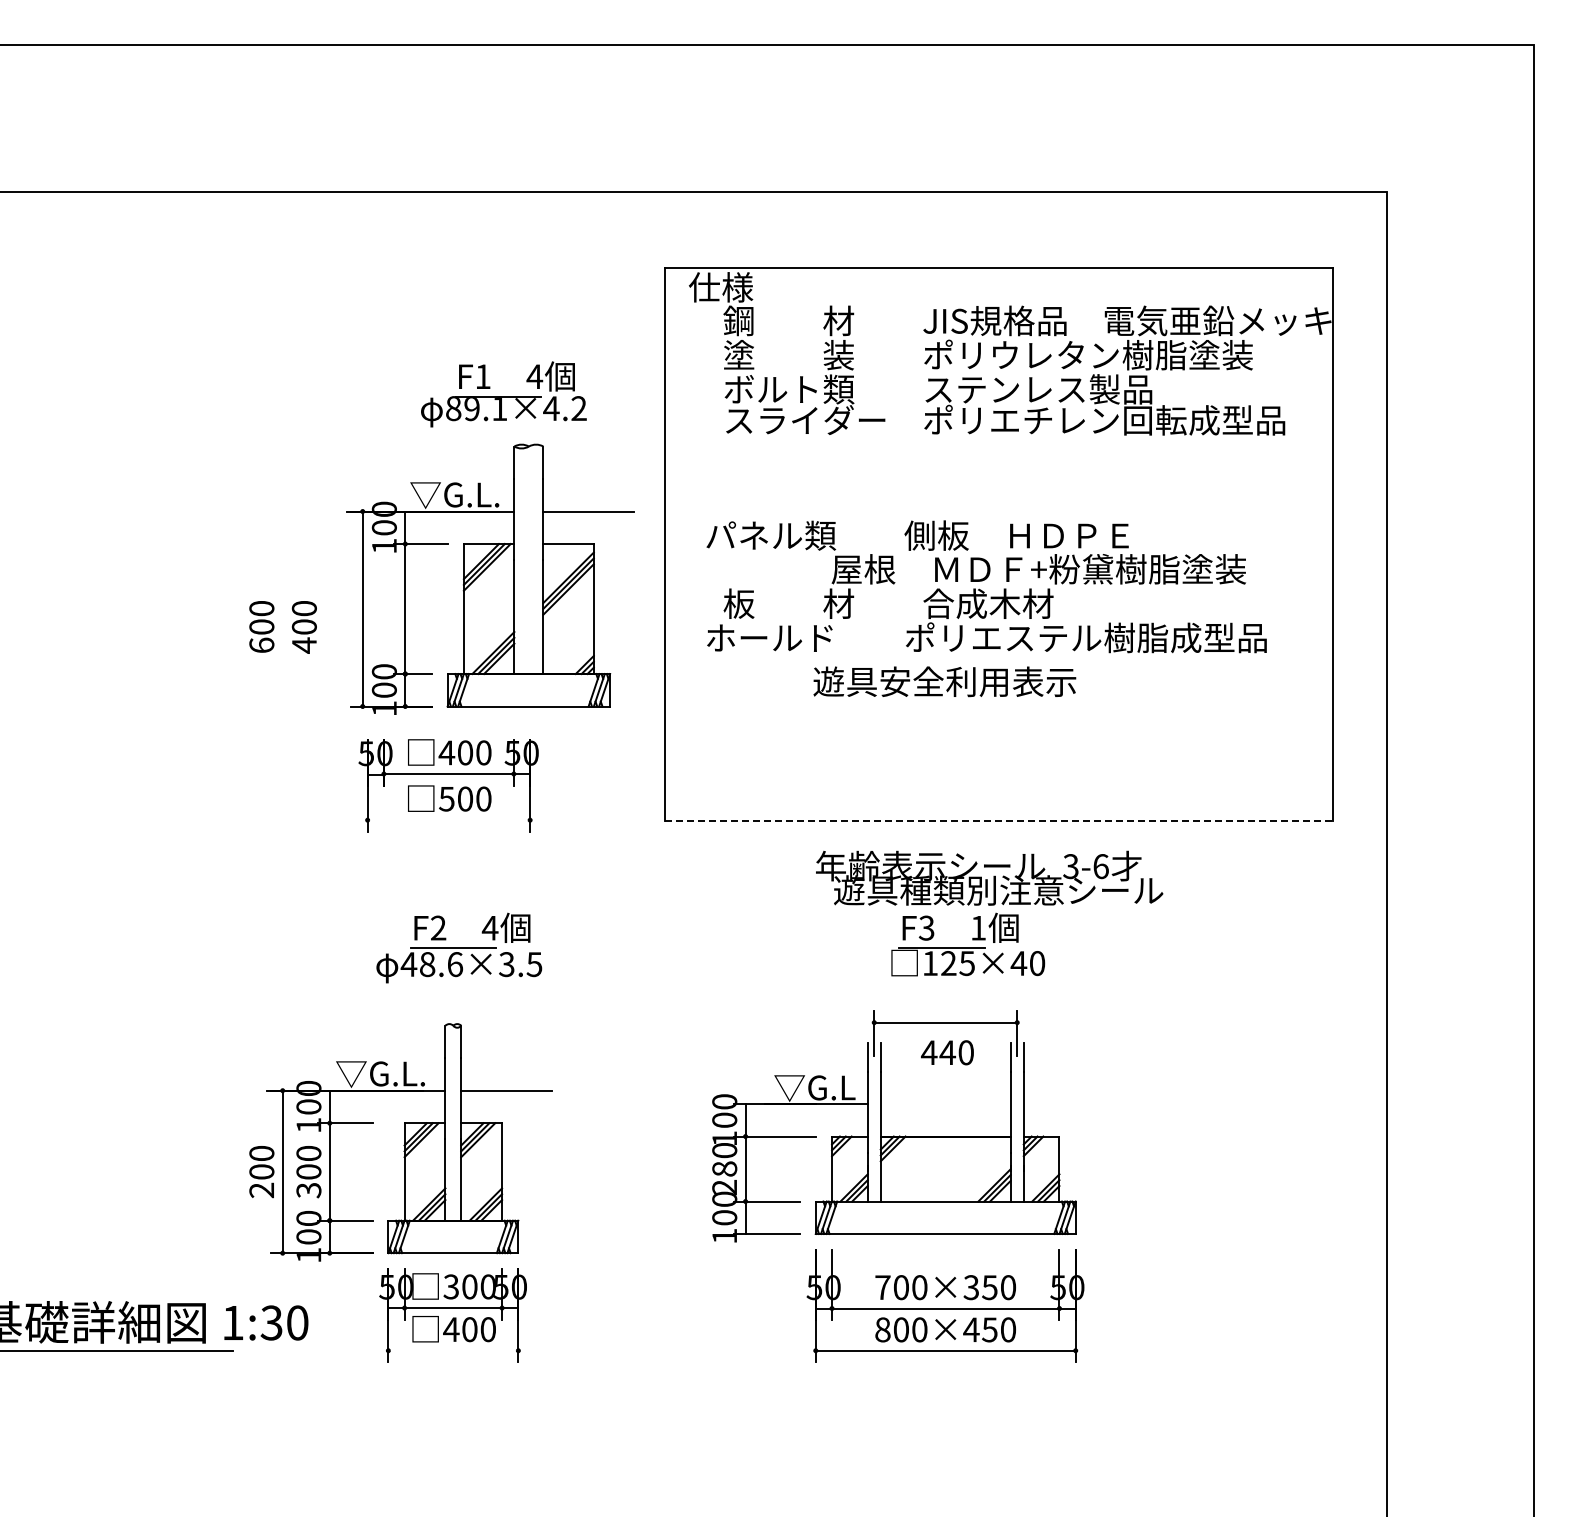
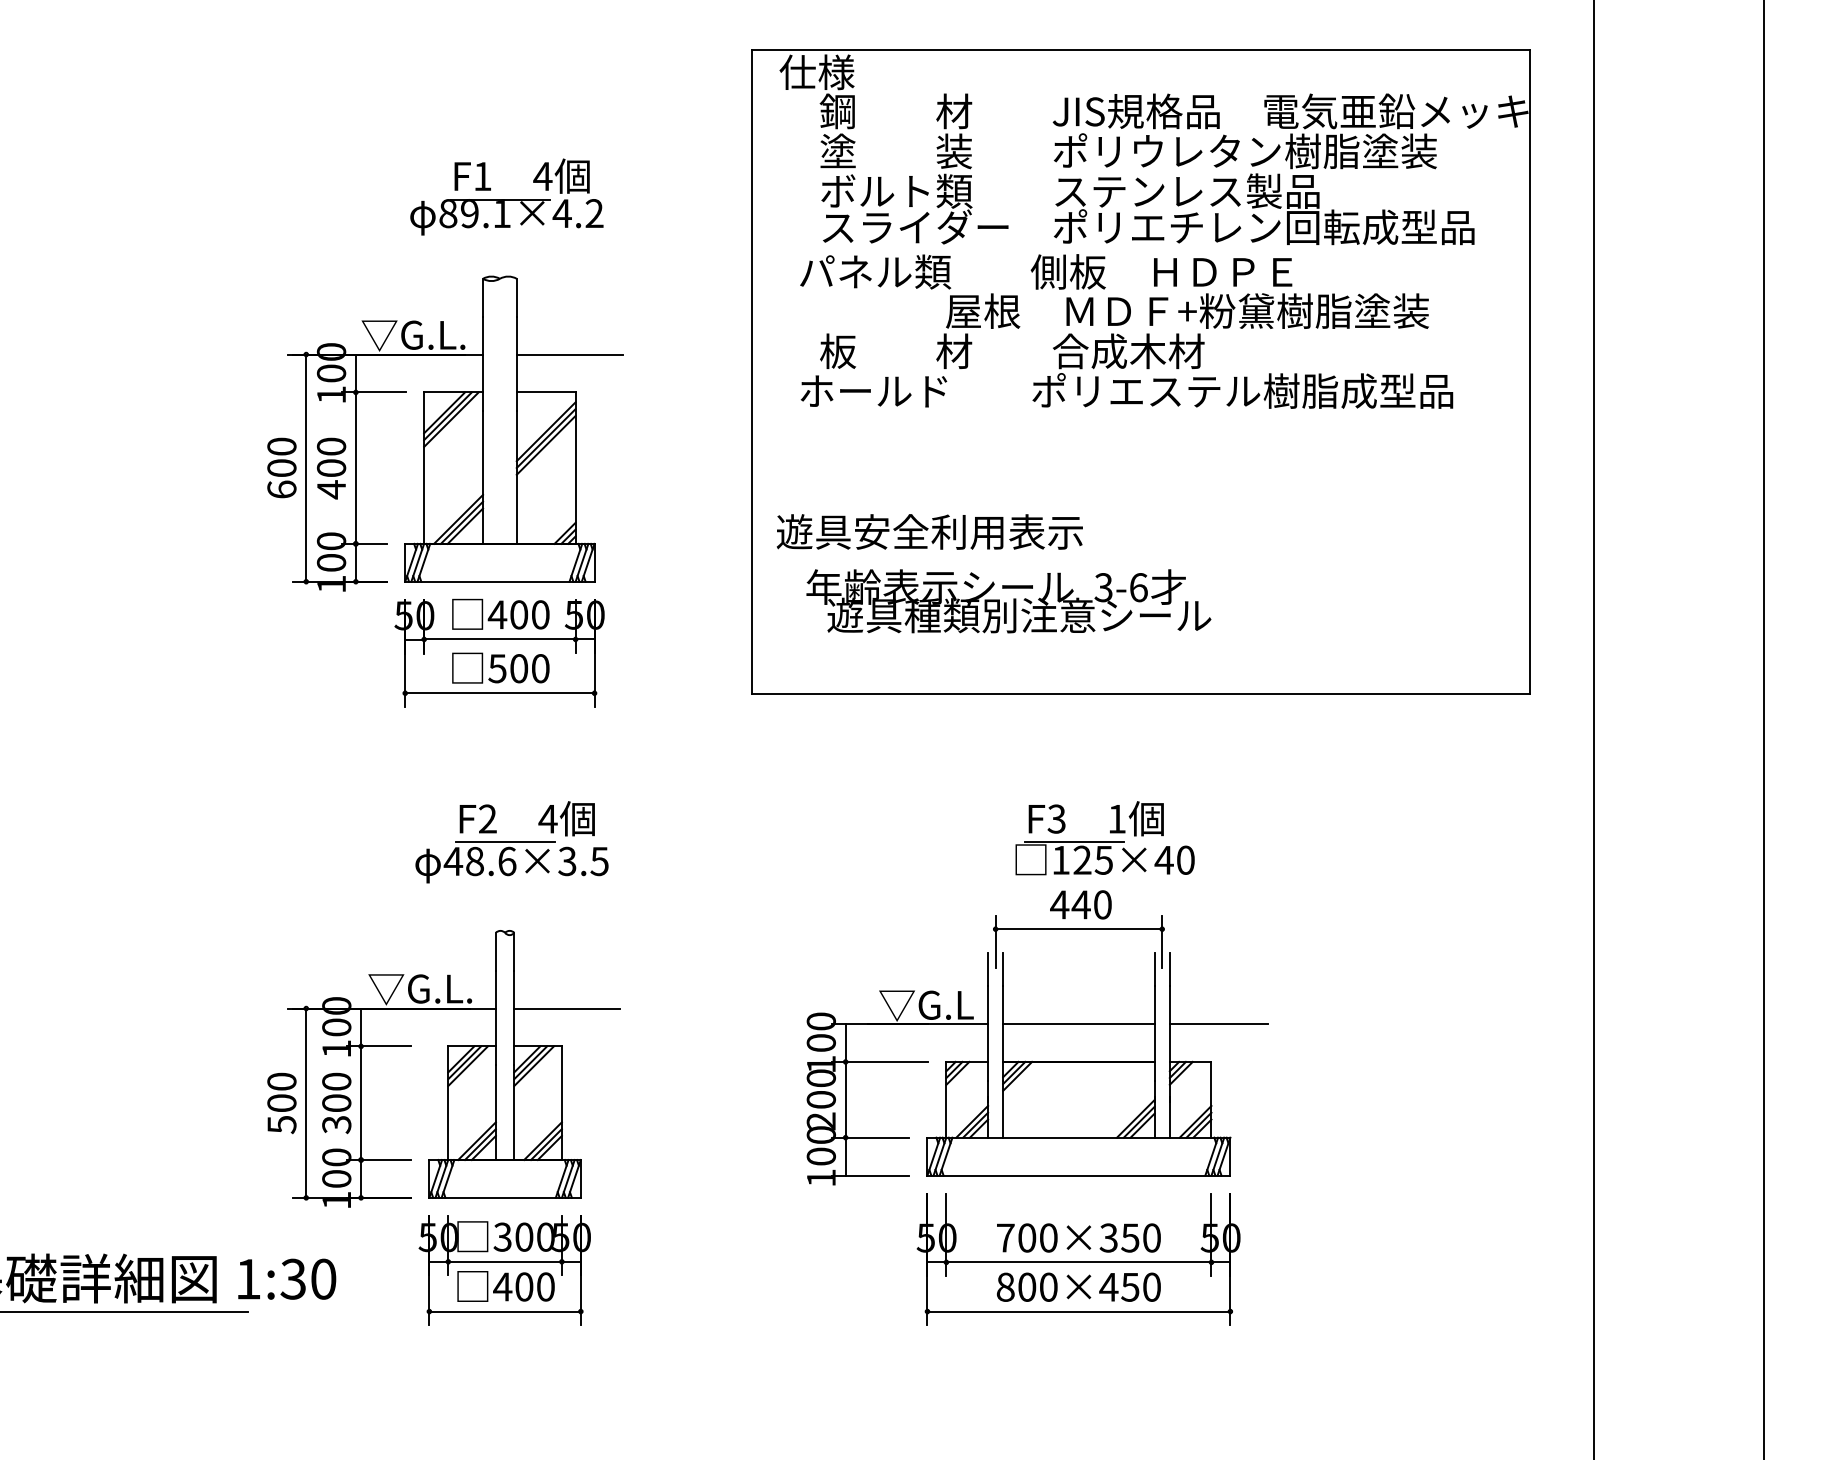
part: (503, 394) -> (506, 197), moved
part: (490, 578) -> (455, 432), moved
text: (986, 586) -> (1126, 331), moved
text: (944, 681) -> (929, 531), moved
line: (448, 820) -> (499, 693), added
line: (998, 820) -> (1140, 693), dashed -> solid
text: (989, 877) -> (1008, 600), moved
text: (947, 1052) -> (1080, 904), moved
line: (945, 1104) -> (1078, 1024), added
line: (1065, 1104) -> (1218, 1024), added
text: (724, 1168) -> (821, 1099), 280 -> 200
text: (261, 1190) -> (281, 1124), 200 -> 500
line: (453, 1350) -> (505, 1311), added

